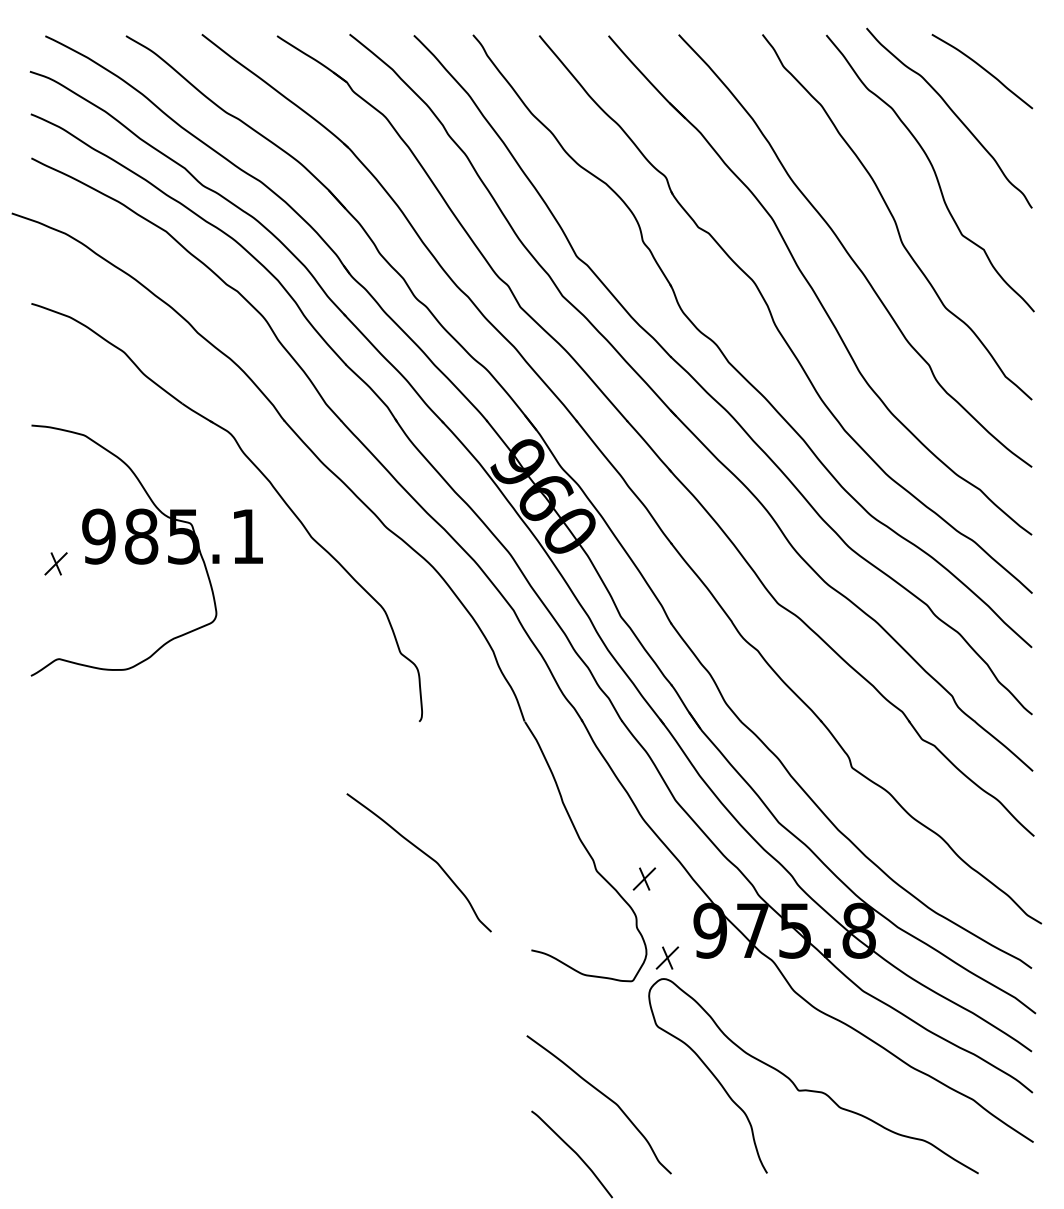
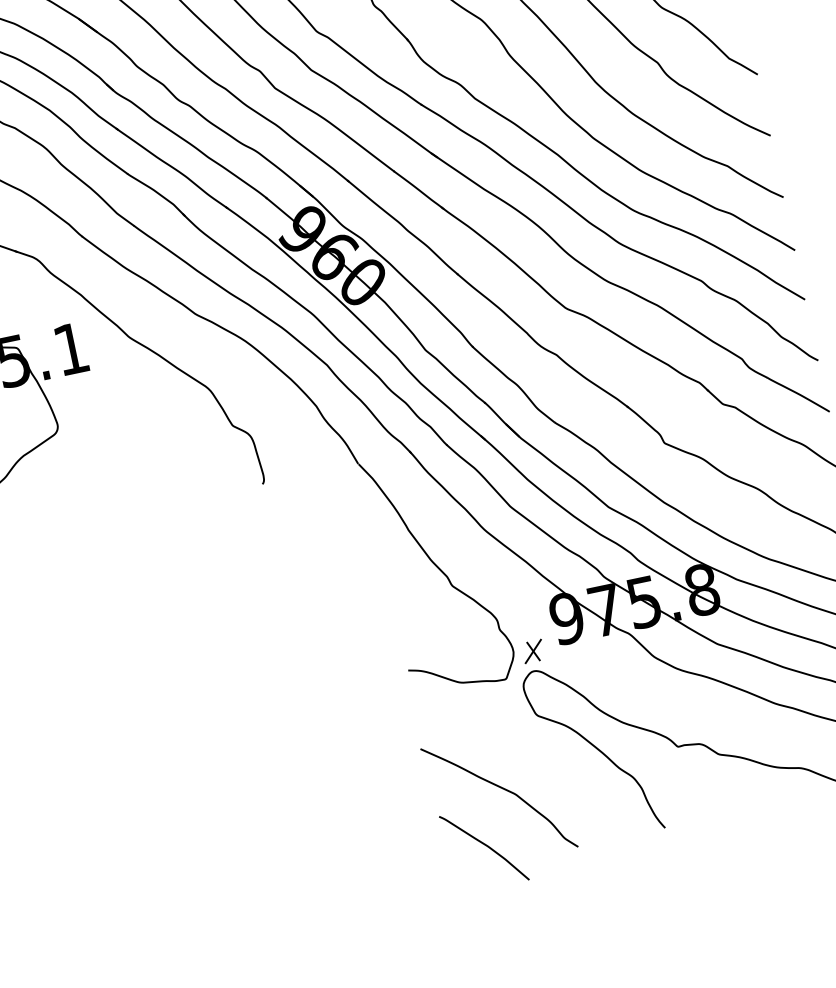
curve: (425, 855) -> (293, 604), removed
part: (644, 878) -> (497, 583), removed

